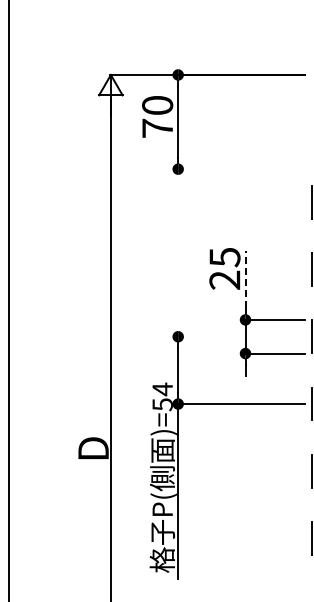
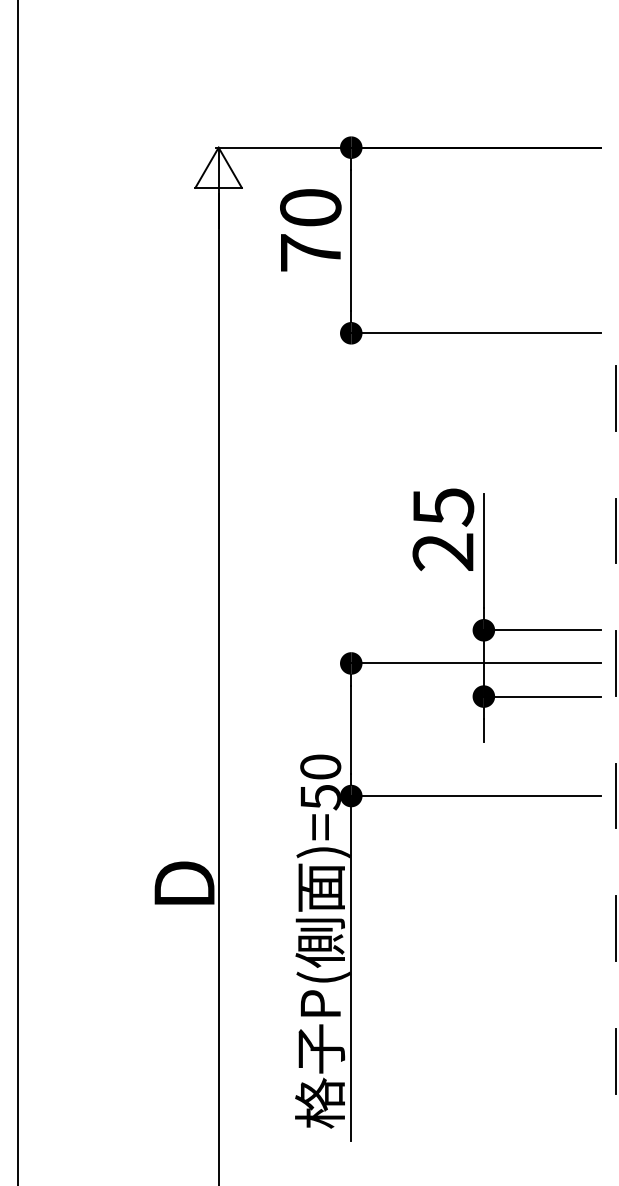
line: (240, 169) -> (474, 333), added
line: (245, 279) -> (483, 550), dashed -> solid
line: (240, 336) -> (474, 662), added
text: (162, 389) -> (320, 767), )=54 -> )=50

